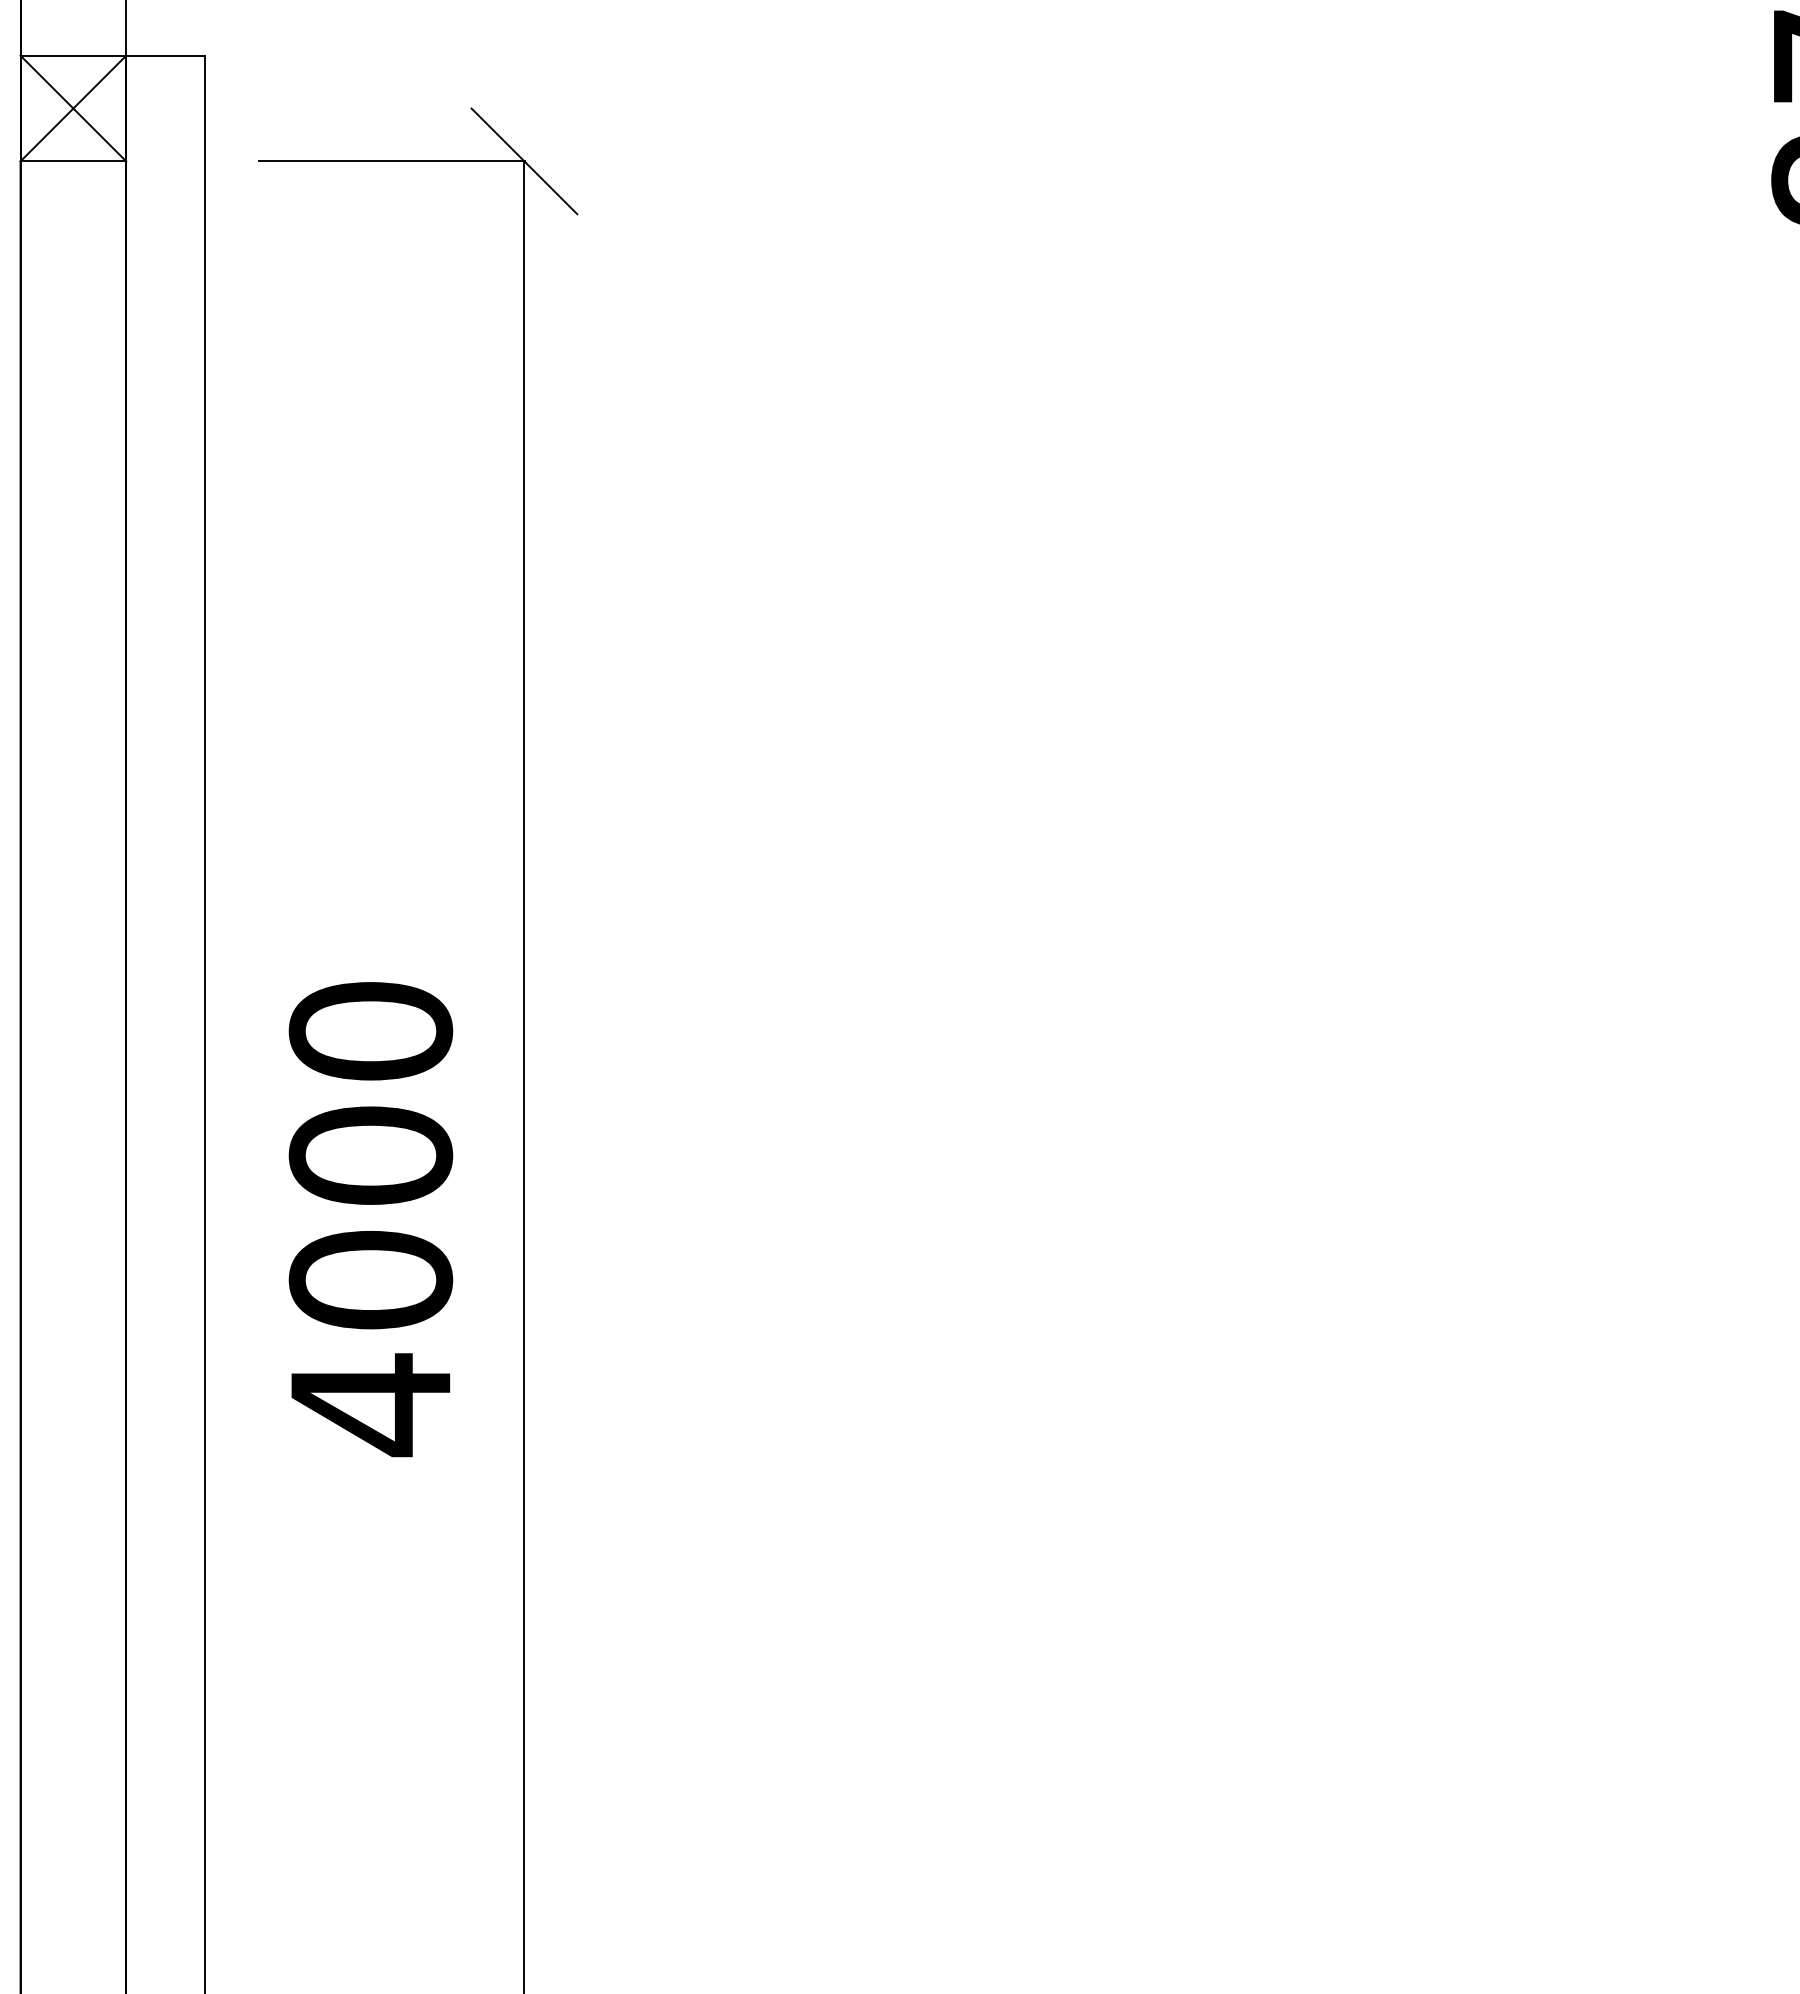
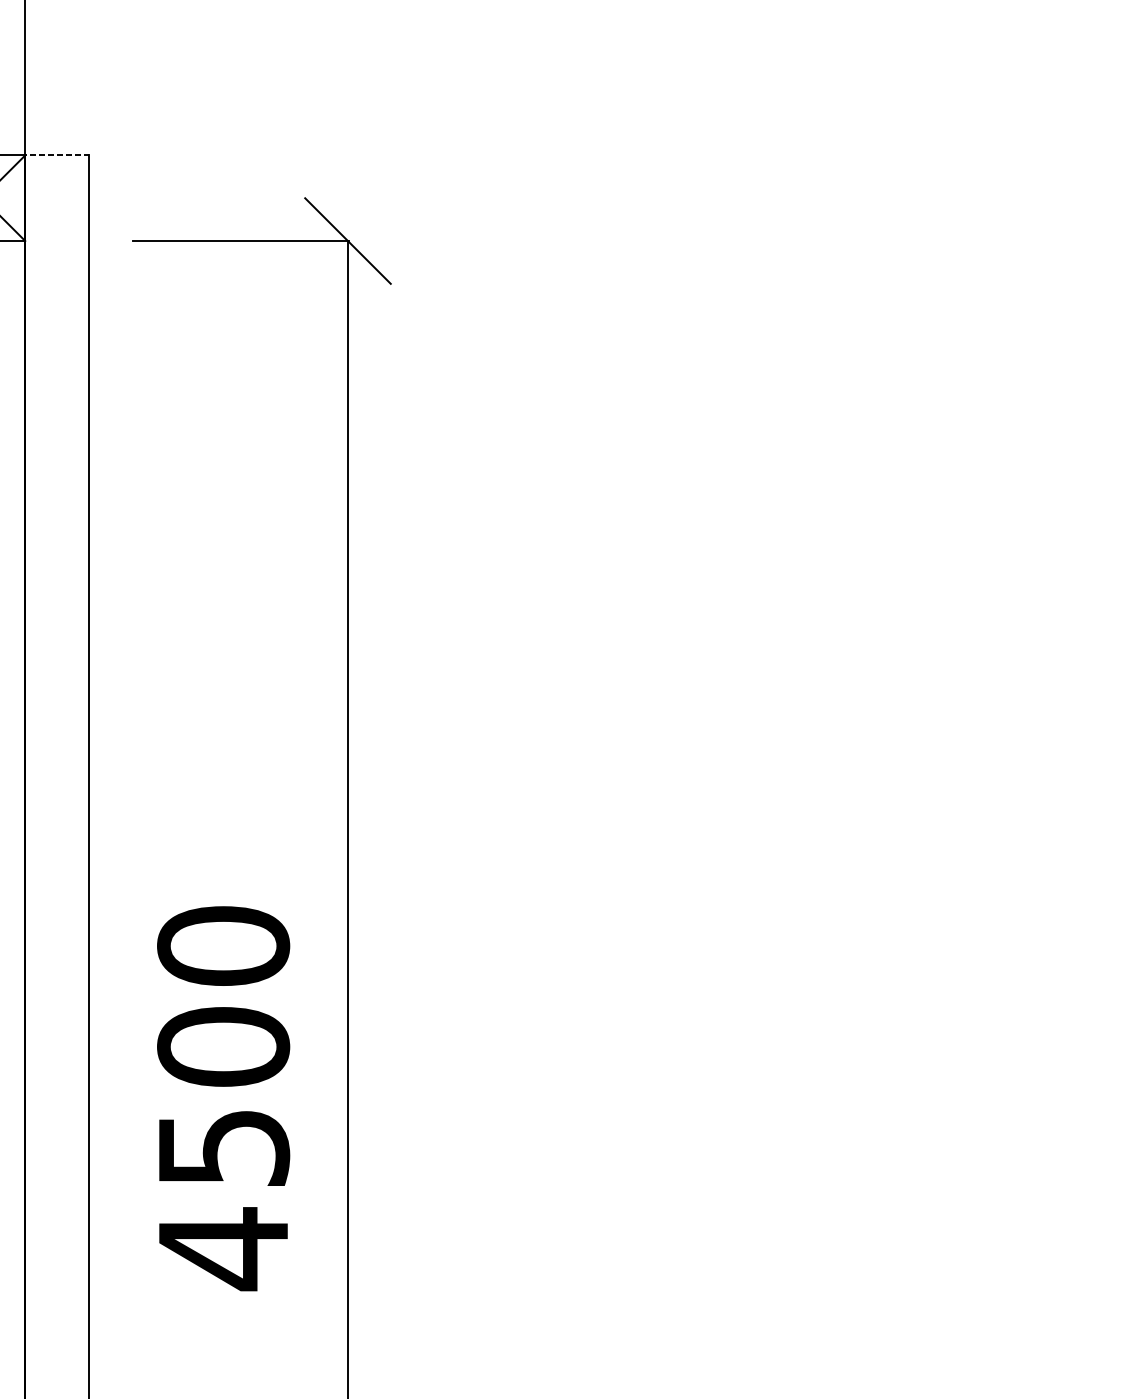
line: (165, 55) -> (57, 155), solid -> dashed
text: (370, 1279) -> (223, 1147), 4000 -> 4500

